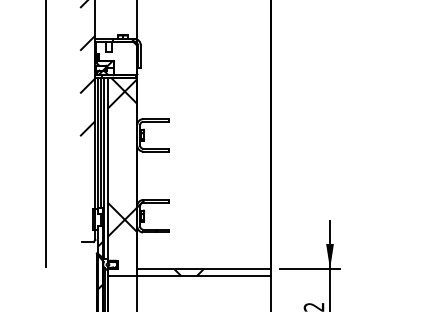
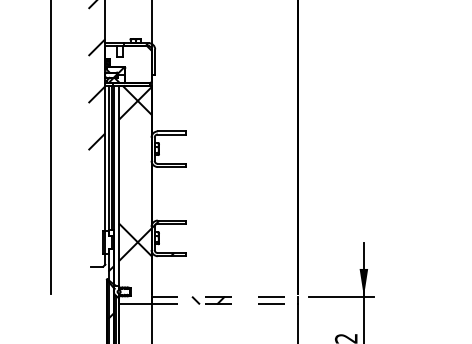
line: (204, 269) -> (225, 297), solid -> dashed
line: (204, 276) -> (225, 304), solid -> dashed

